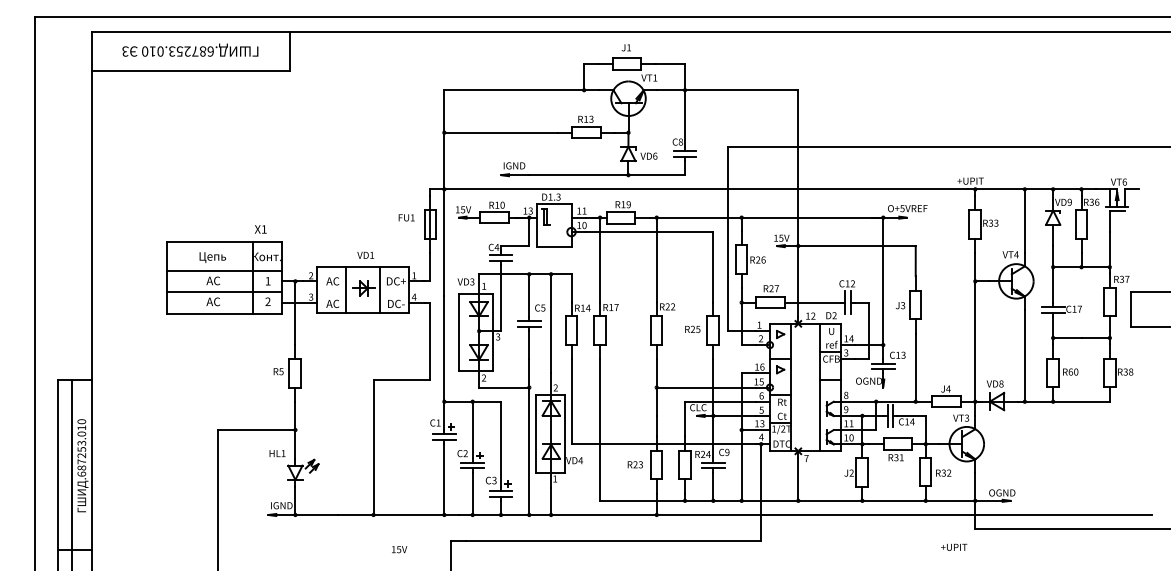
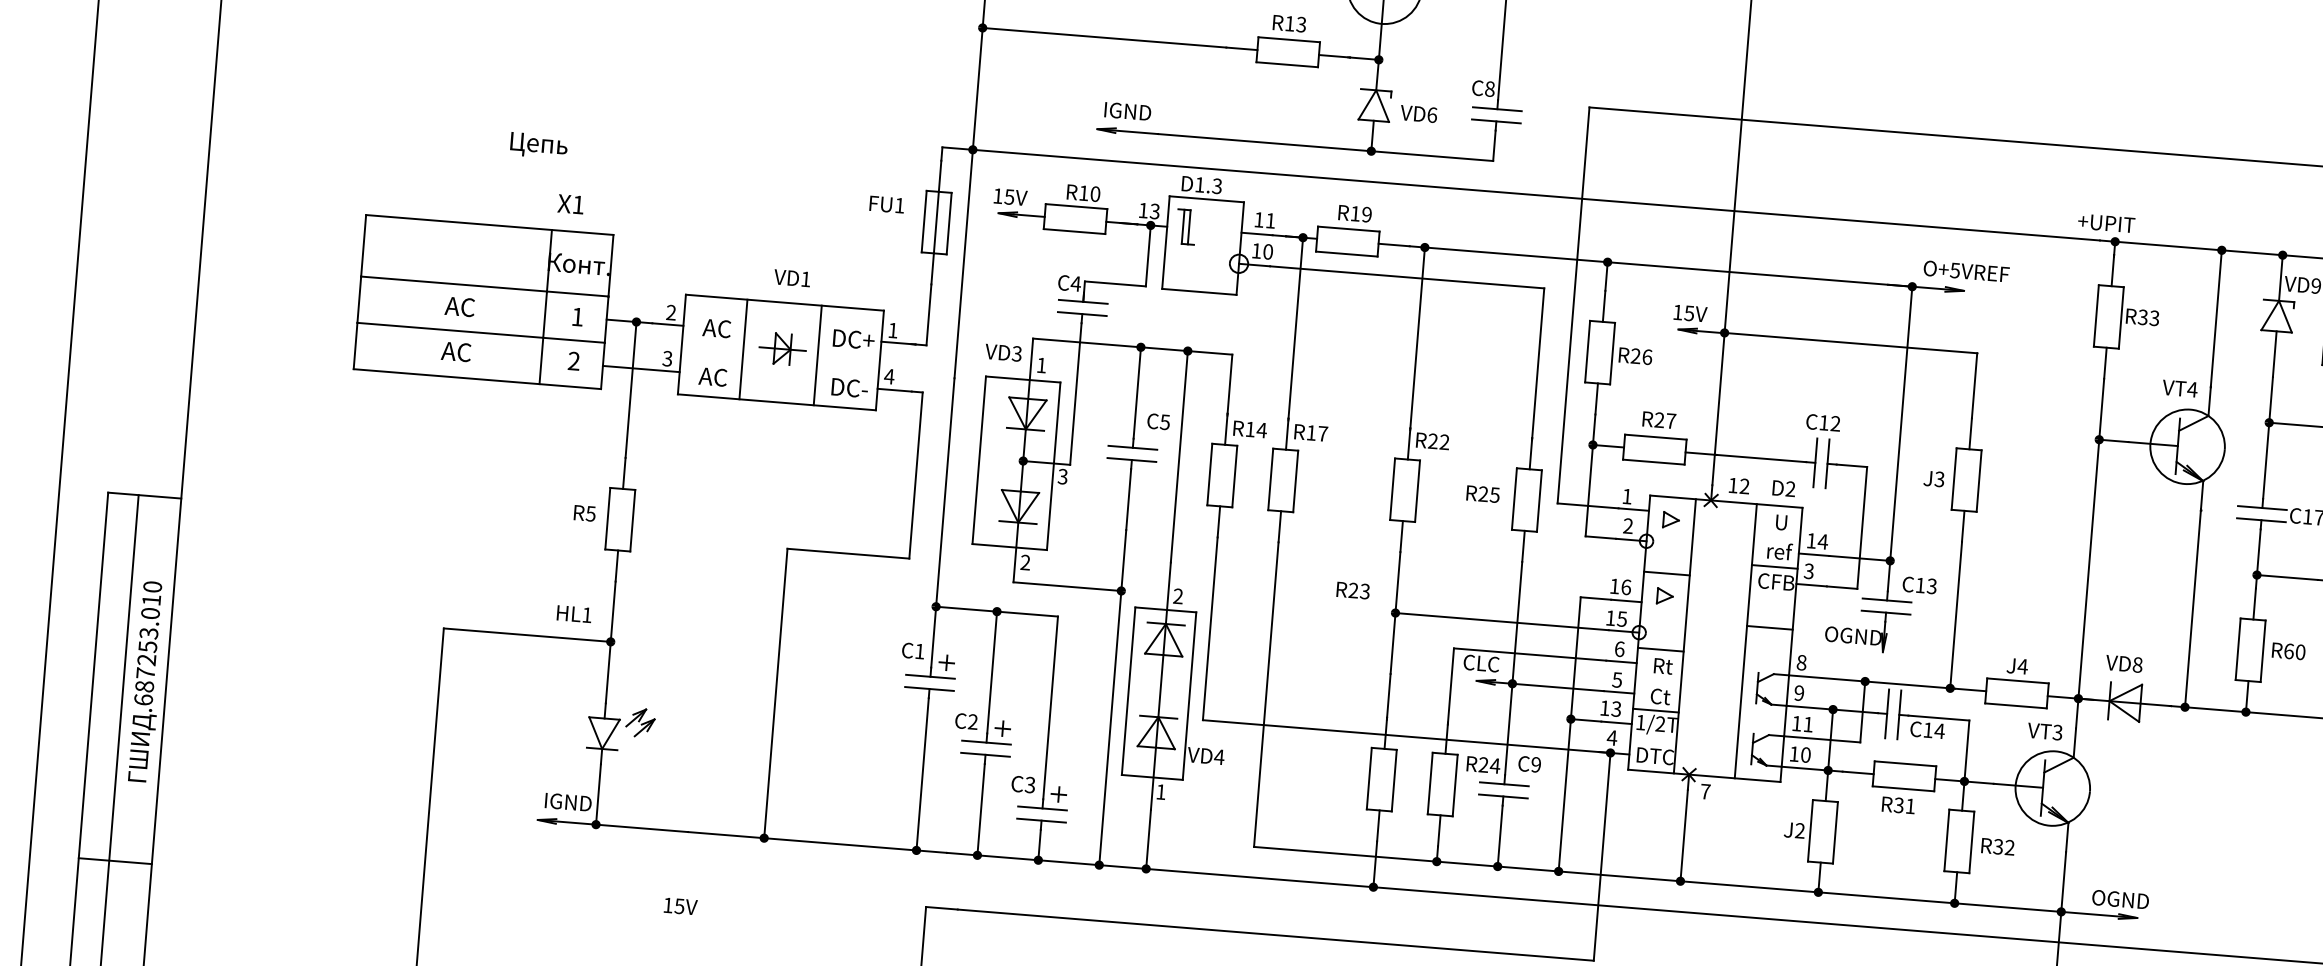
text: (212, 257) -> (538, 145), moved
text: (277, 453) -> (574, 613), moved
text: (634, 464) -> (1351, 589), moved
text: (399, 549) -> (680, 906), moved

